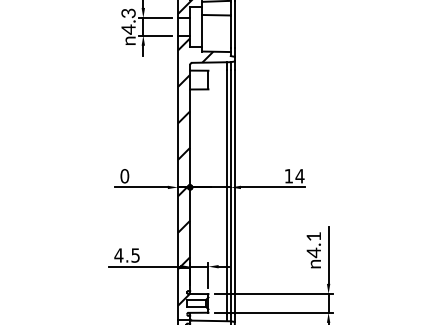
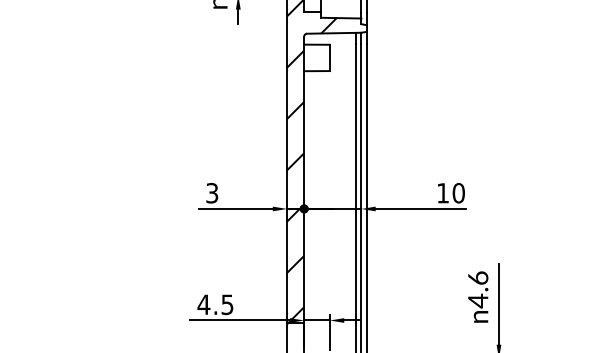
text: (124, 176) -> (211, 193), 0 -> 3
text: (299, 176) -> (458, 193), 14 -> 10
text: (313, 236) -> (477, 278), 4.1 -> 4.6

